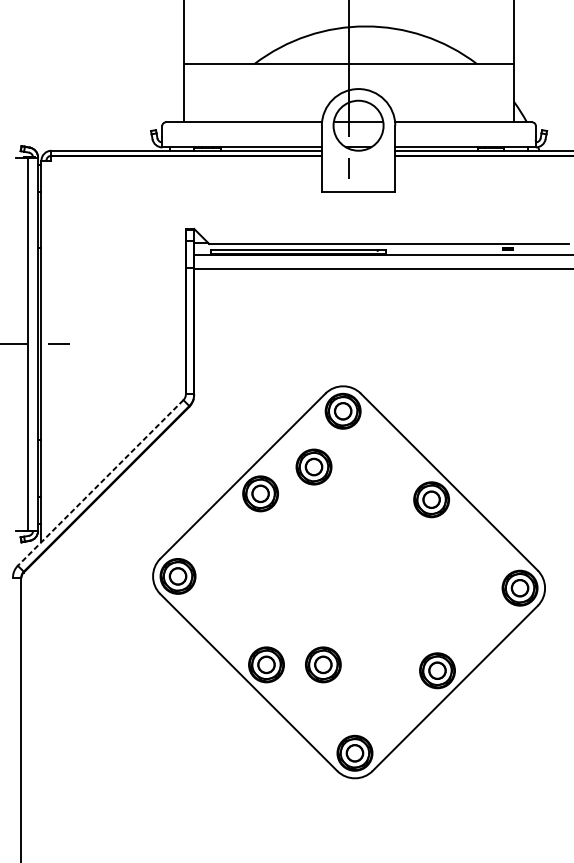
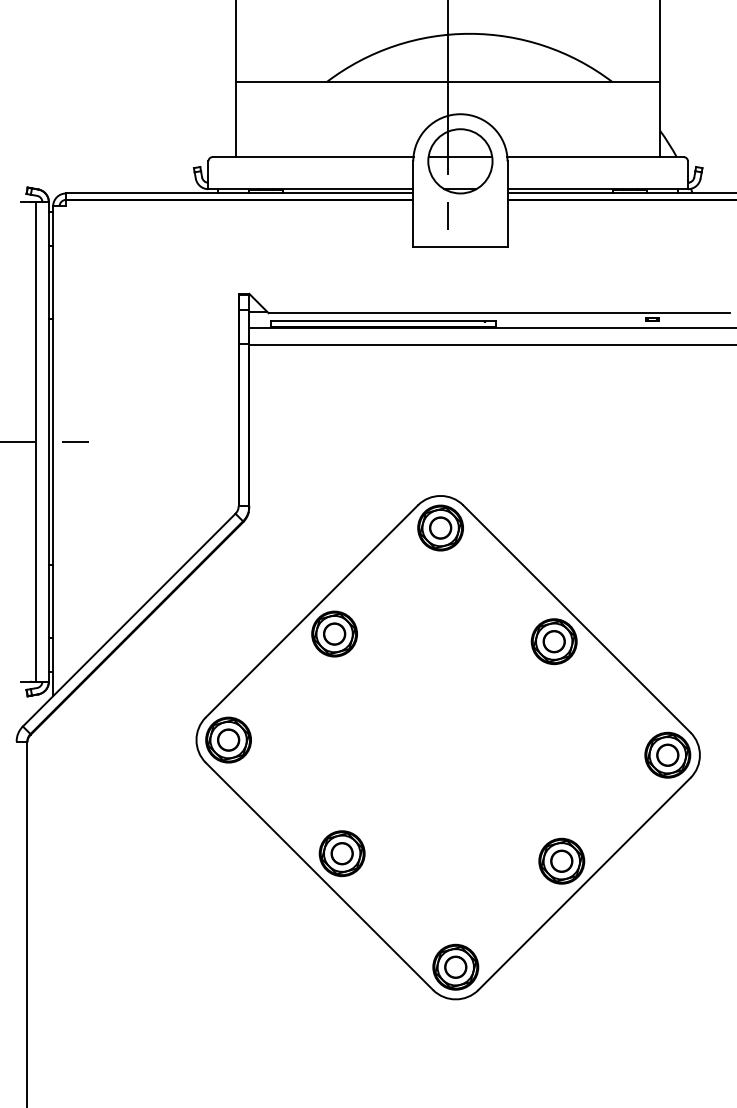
part: (313, 466) -> (402, 599), removed
line: (100, 483) -> (128, 620), dashed -> solid
part: (322, 664) -> (414, 853), removed

